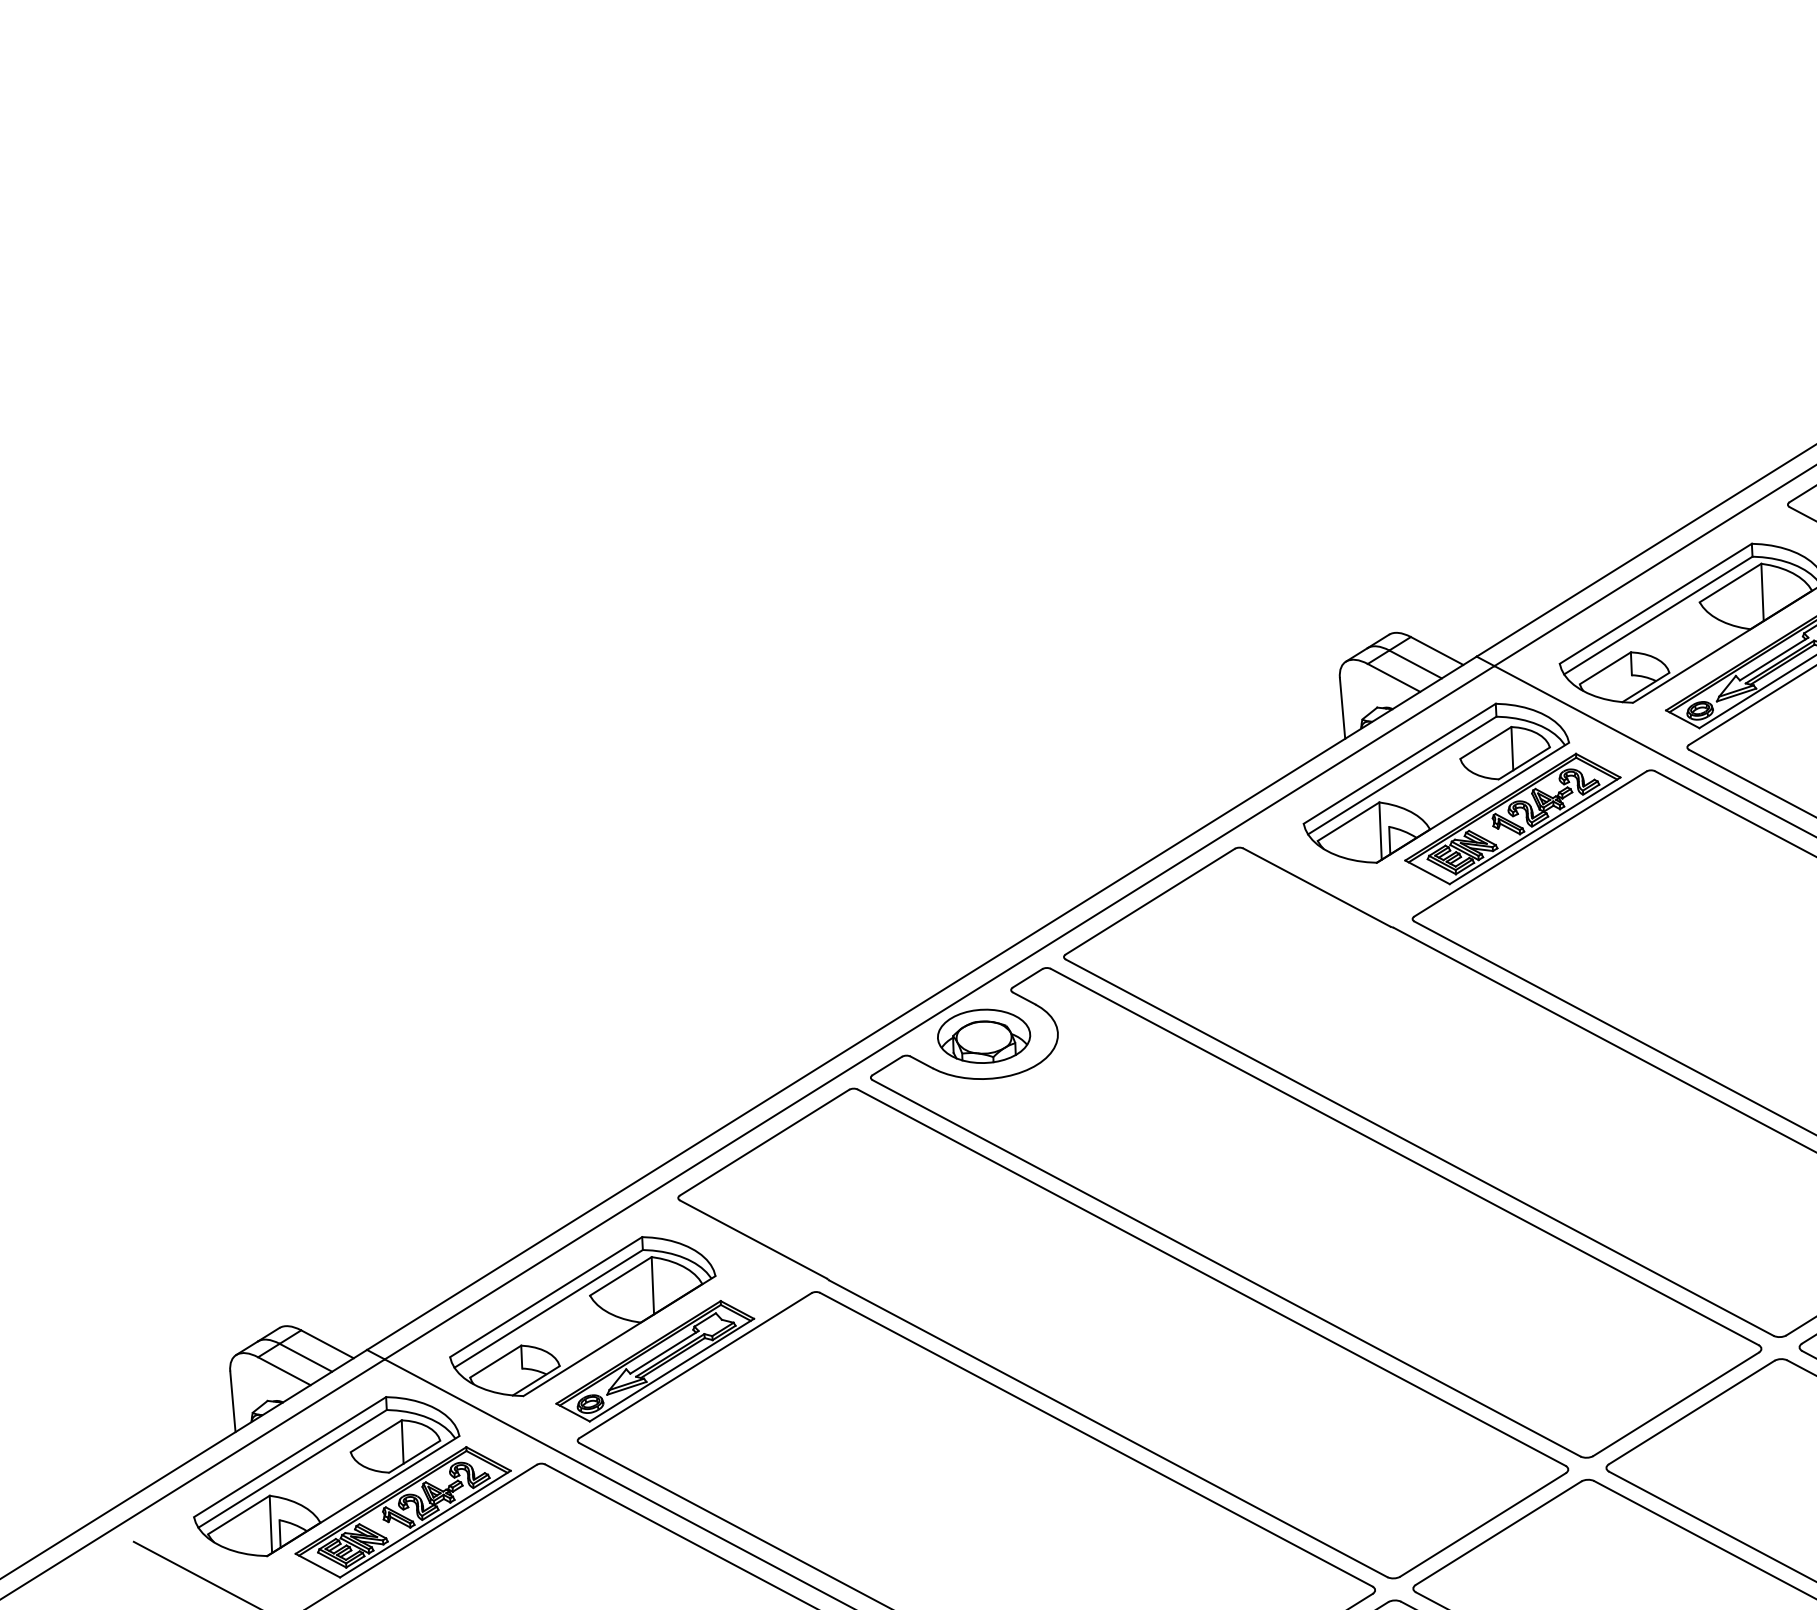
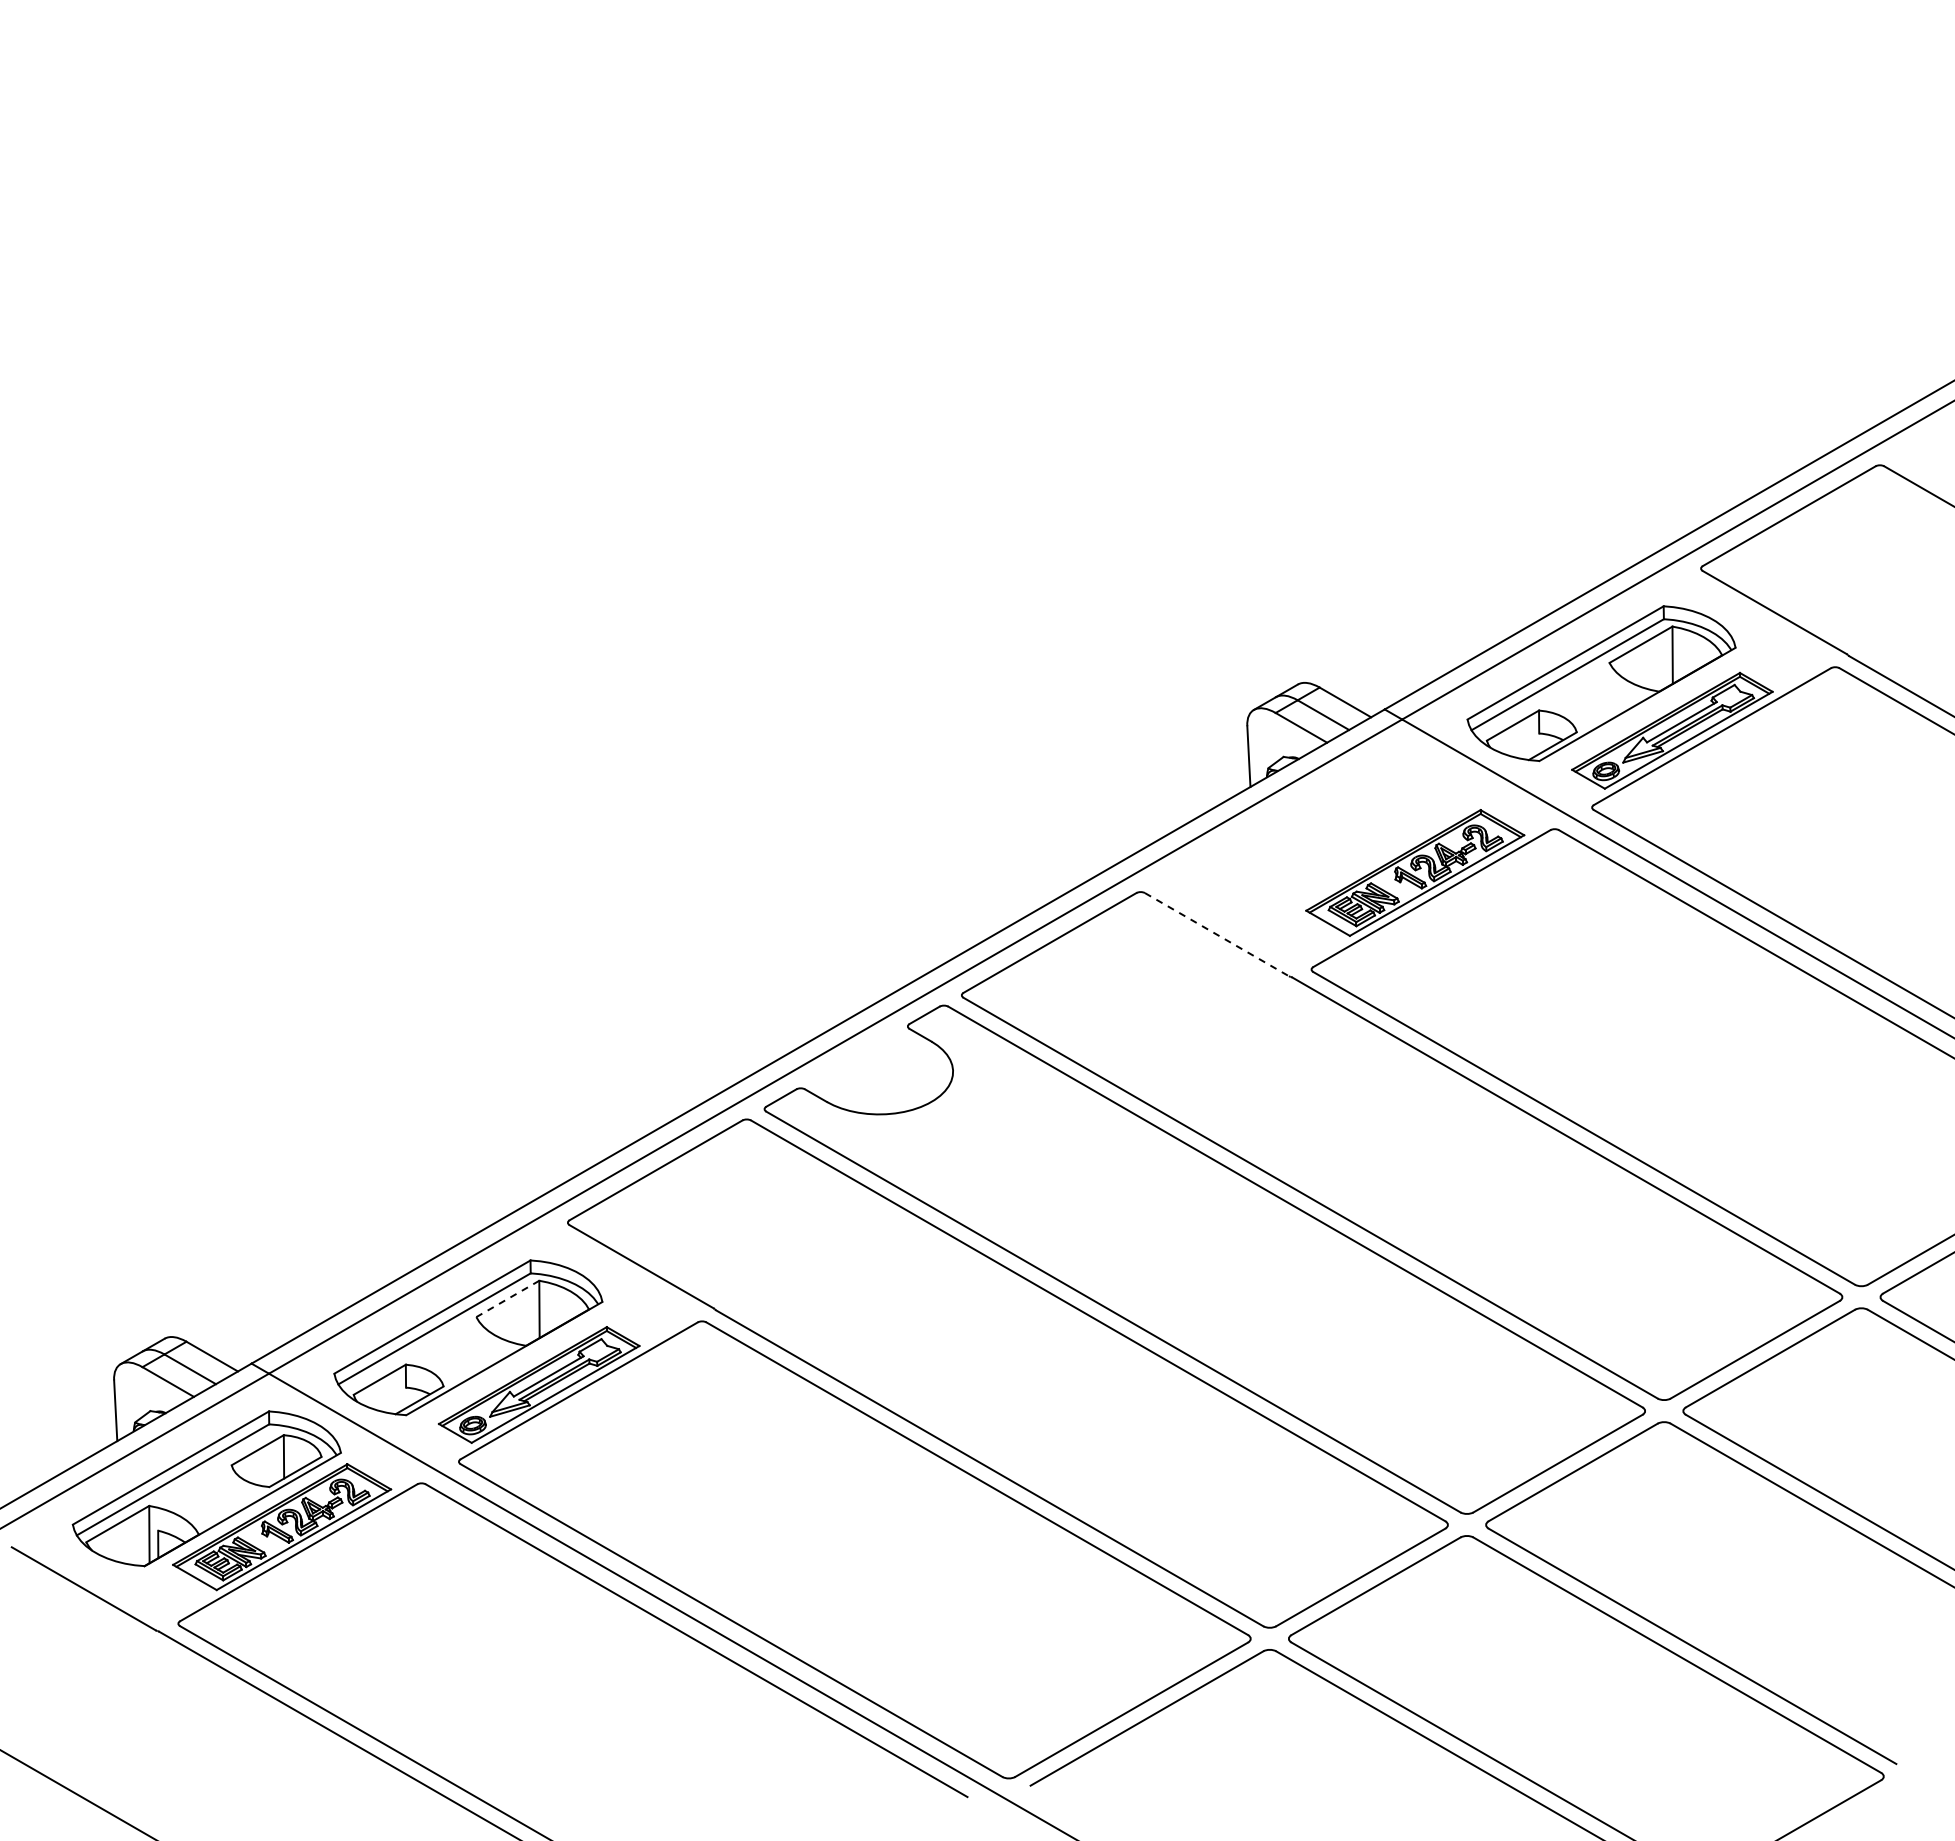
part: (1435, 783) -> (1339, 834), removed
line: (1317, 887) -> (1217, 934), solid -> dashed
part: (984, 1036) -> (879, 1071), removed
line: (620, 1276) -> (507, 1299), solid -> dashed

